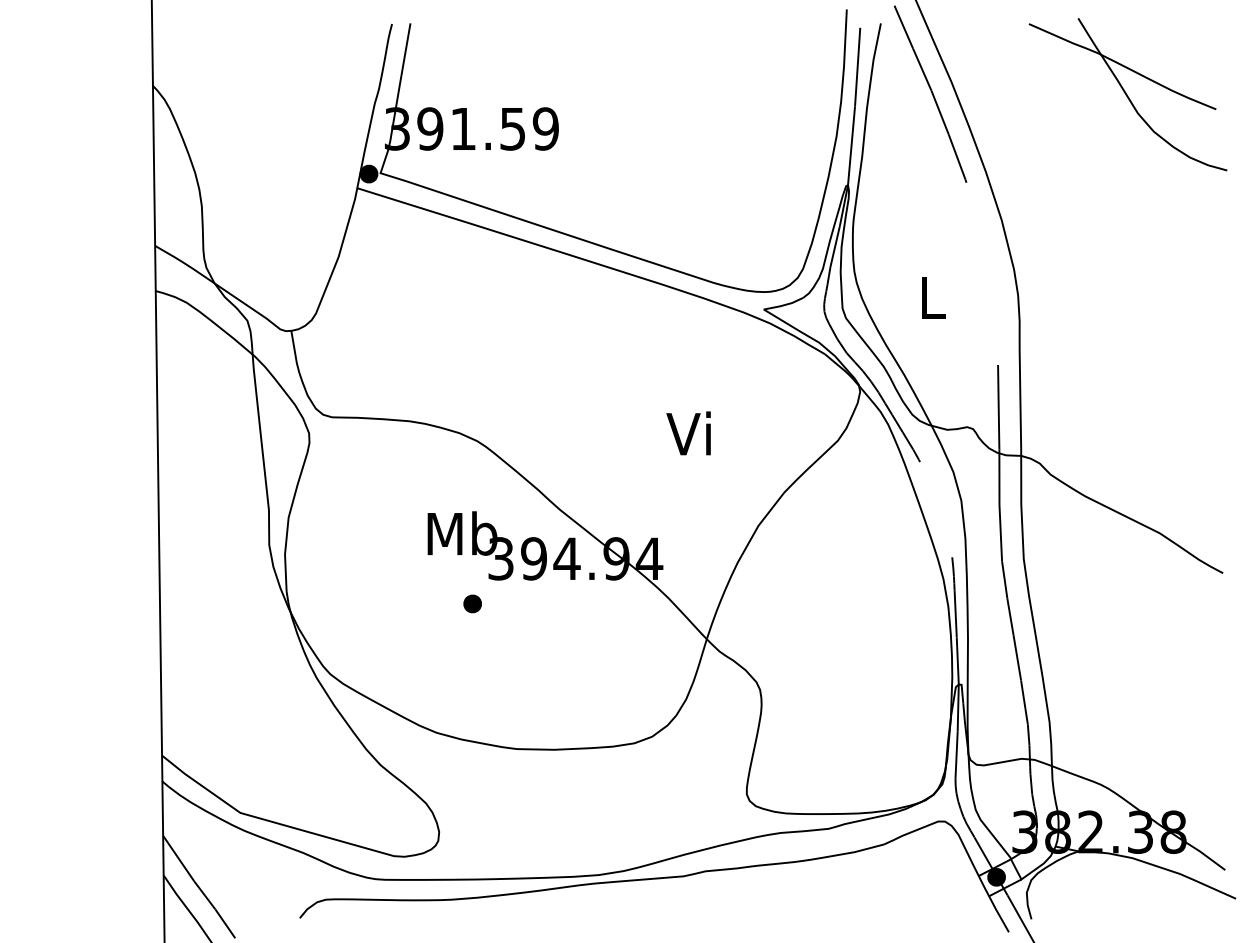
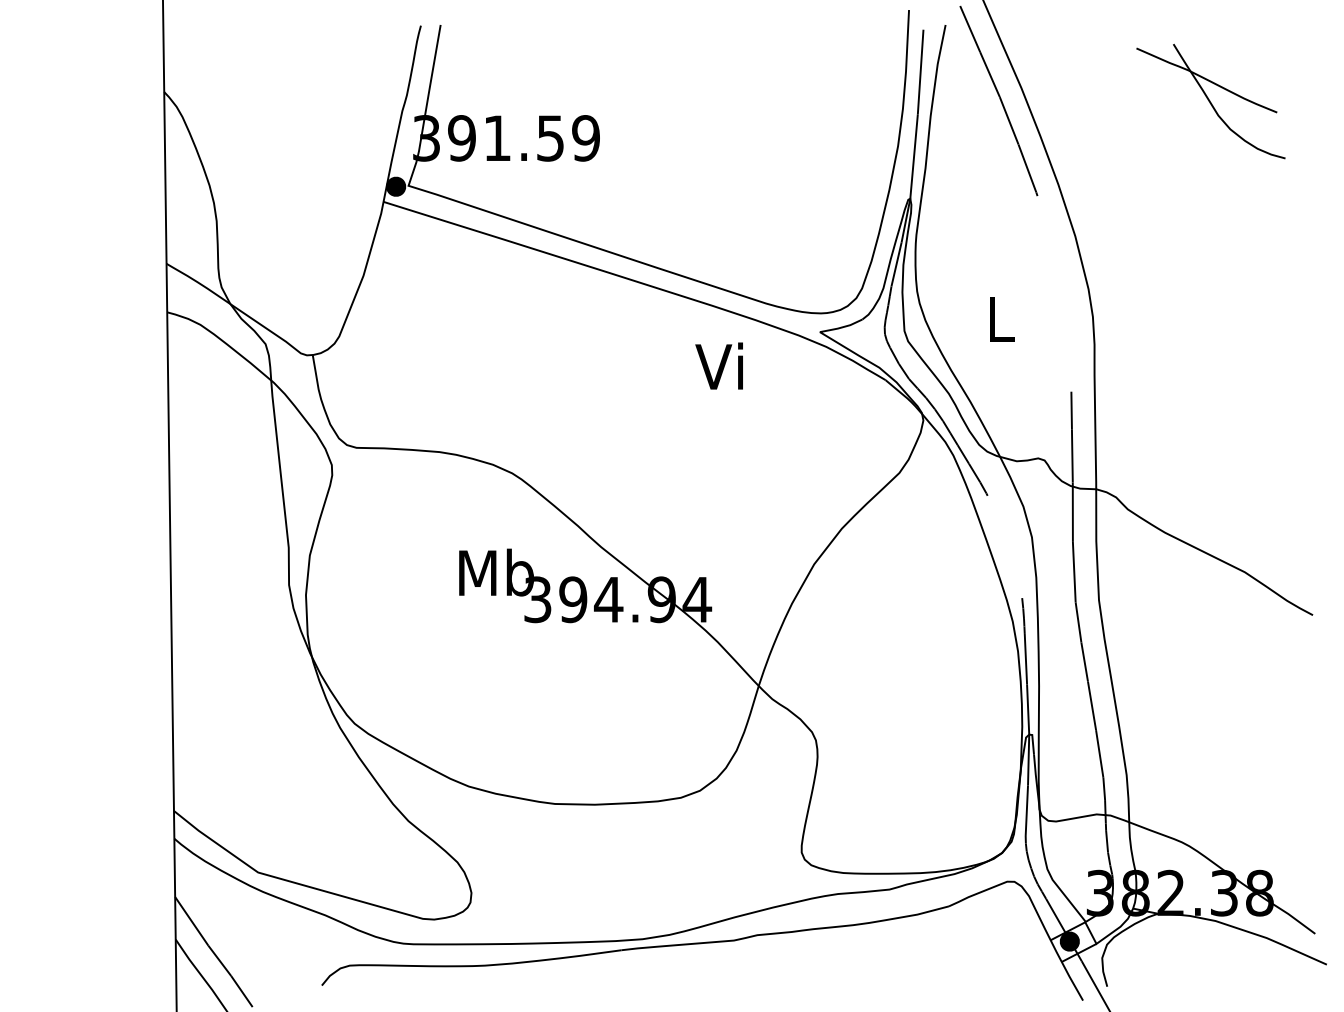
part: (1127, 94) -> (1210, 101), size x0.7
text: (687, 432) -> (718, 365), moved
part: (472, 604) -> (507, 648), removed

